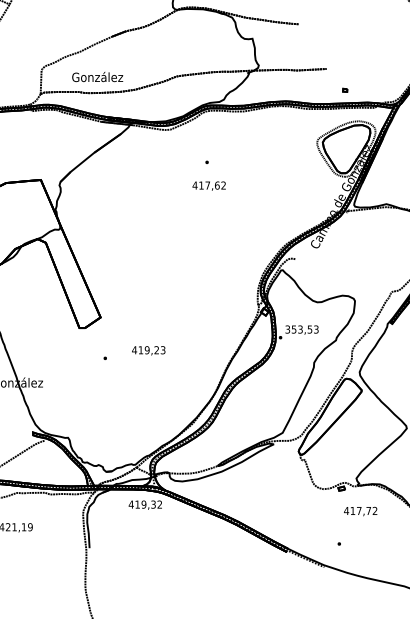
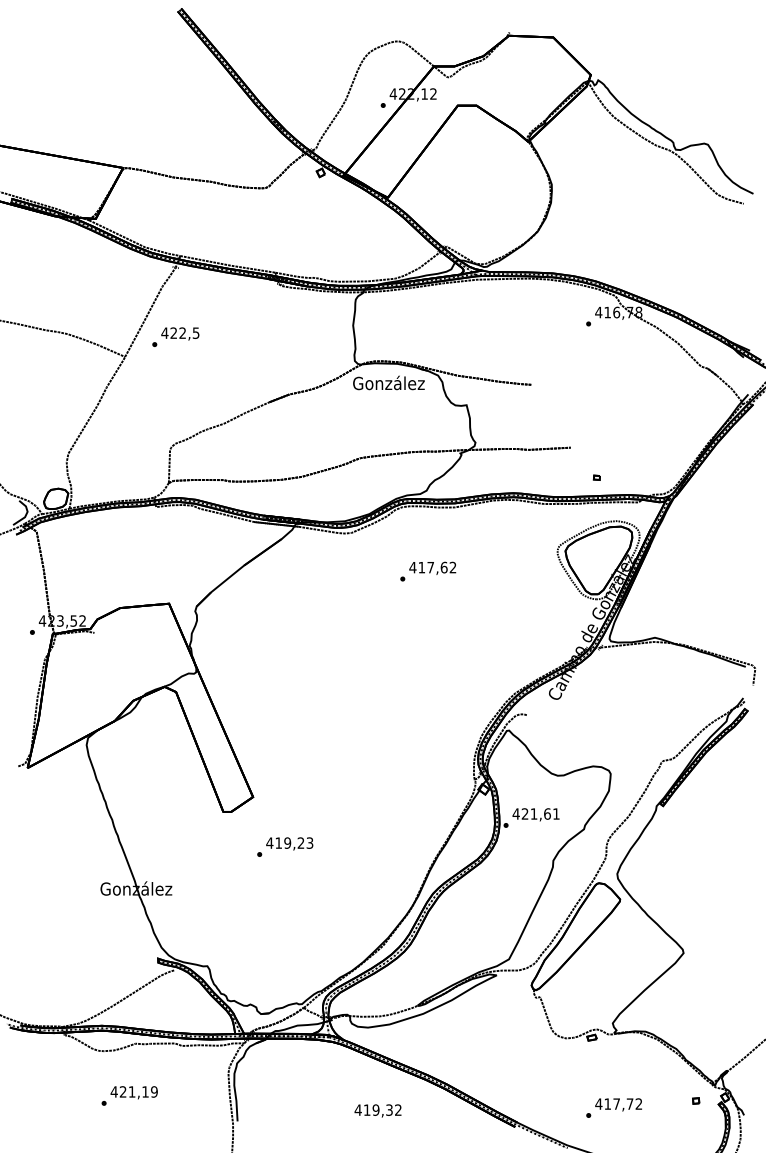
text: (97, 76) -> (388, 382), moved
text: (209, 185) -> (432, 567), moved
text: (301, 329) -> (535, 813), 353,53 -> 421,61
text: (148, 350) -> (289, 843), moved
text: (145, 504) -> (377, 1110), moved
text: (360, 511) -> (618, 1104), moved

